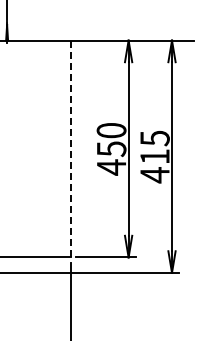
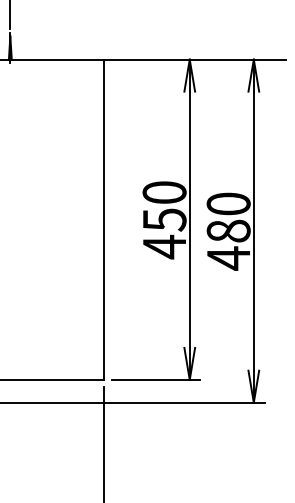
text: (154, 147) -> (227, 217), 415 -> 480
line: (70, 149) -> (103, 220), dashed -> solid

